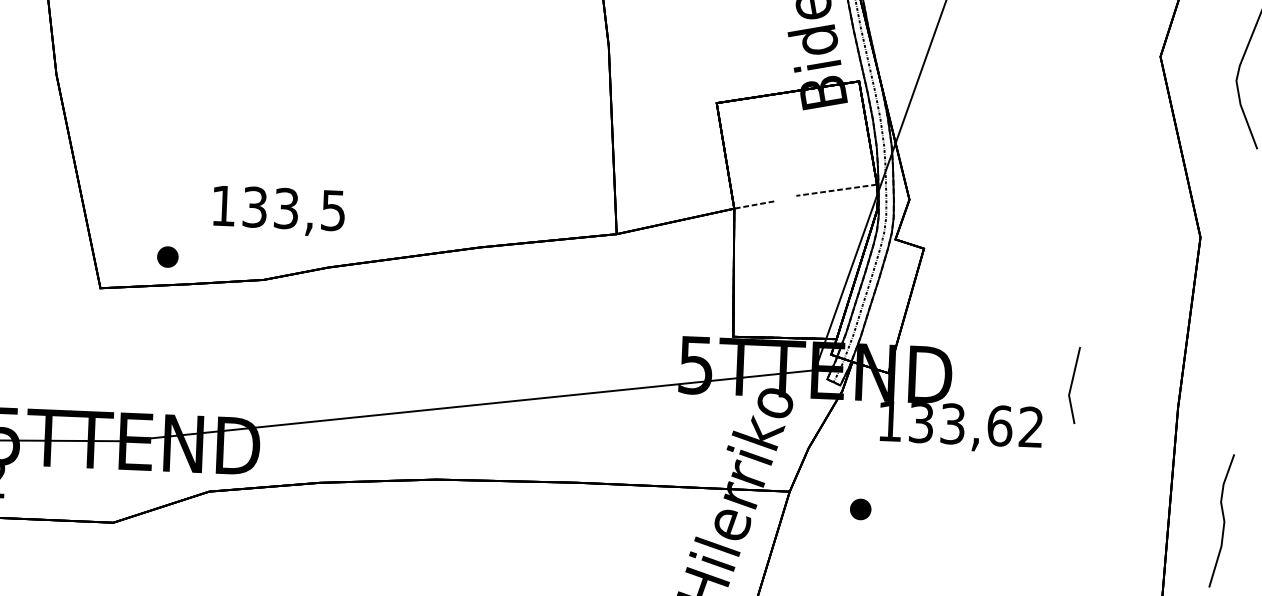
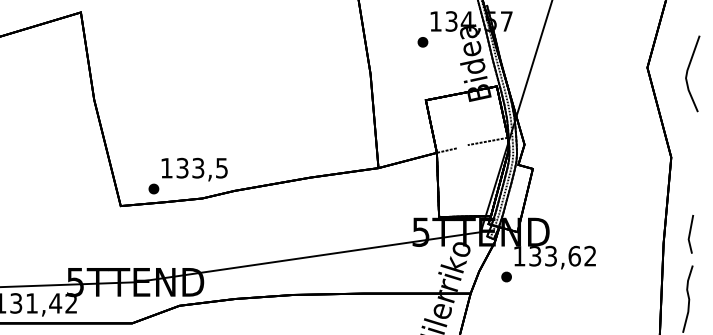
text: (278, 210) -> (194, 169), moved
line: (1073, 385) -> (690, 234), moved
part: (860, 508) -> (506, 276), moved

